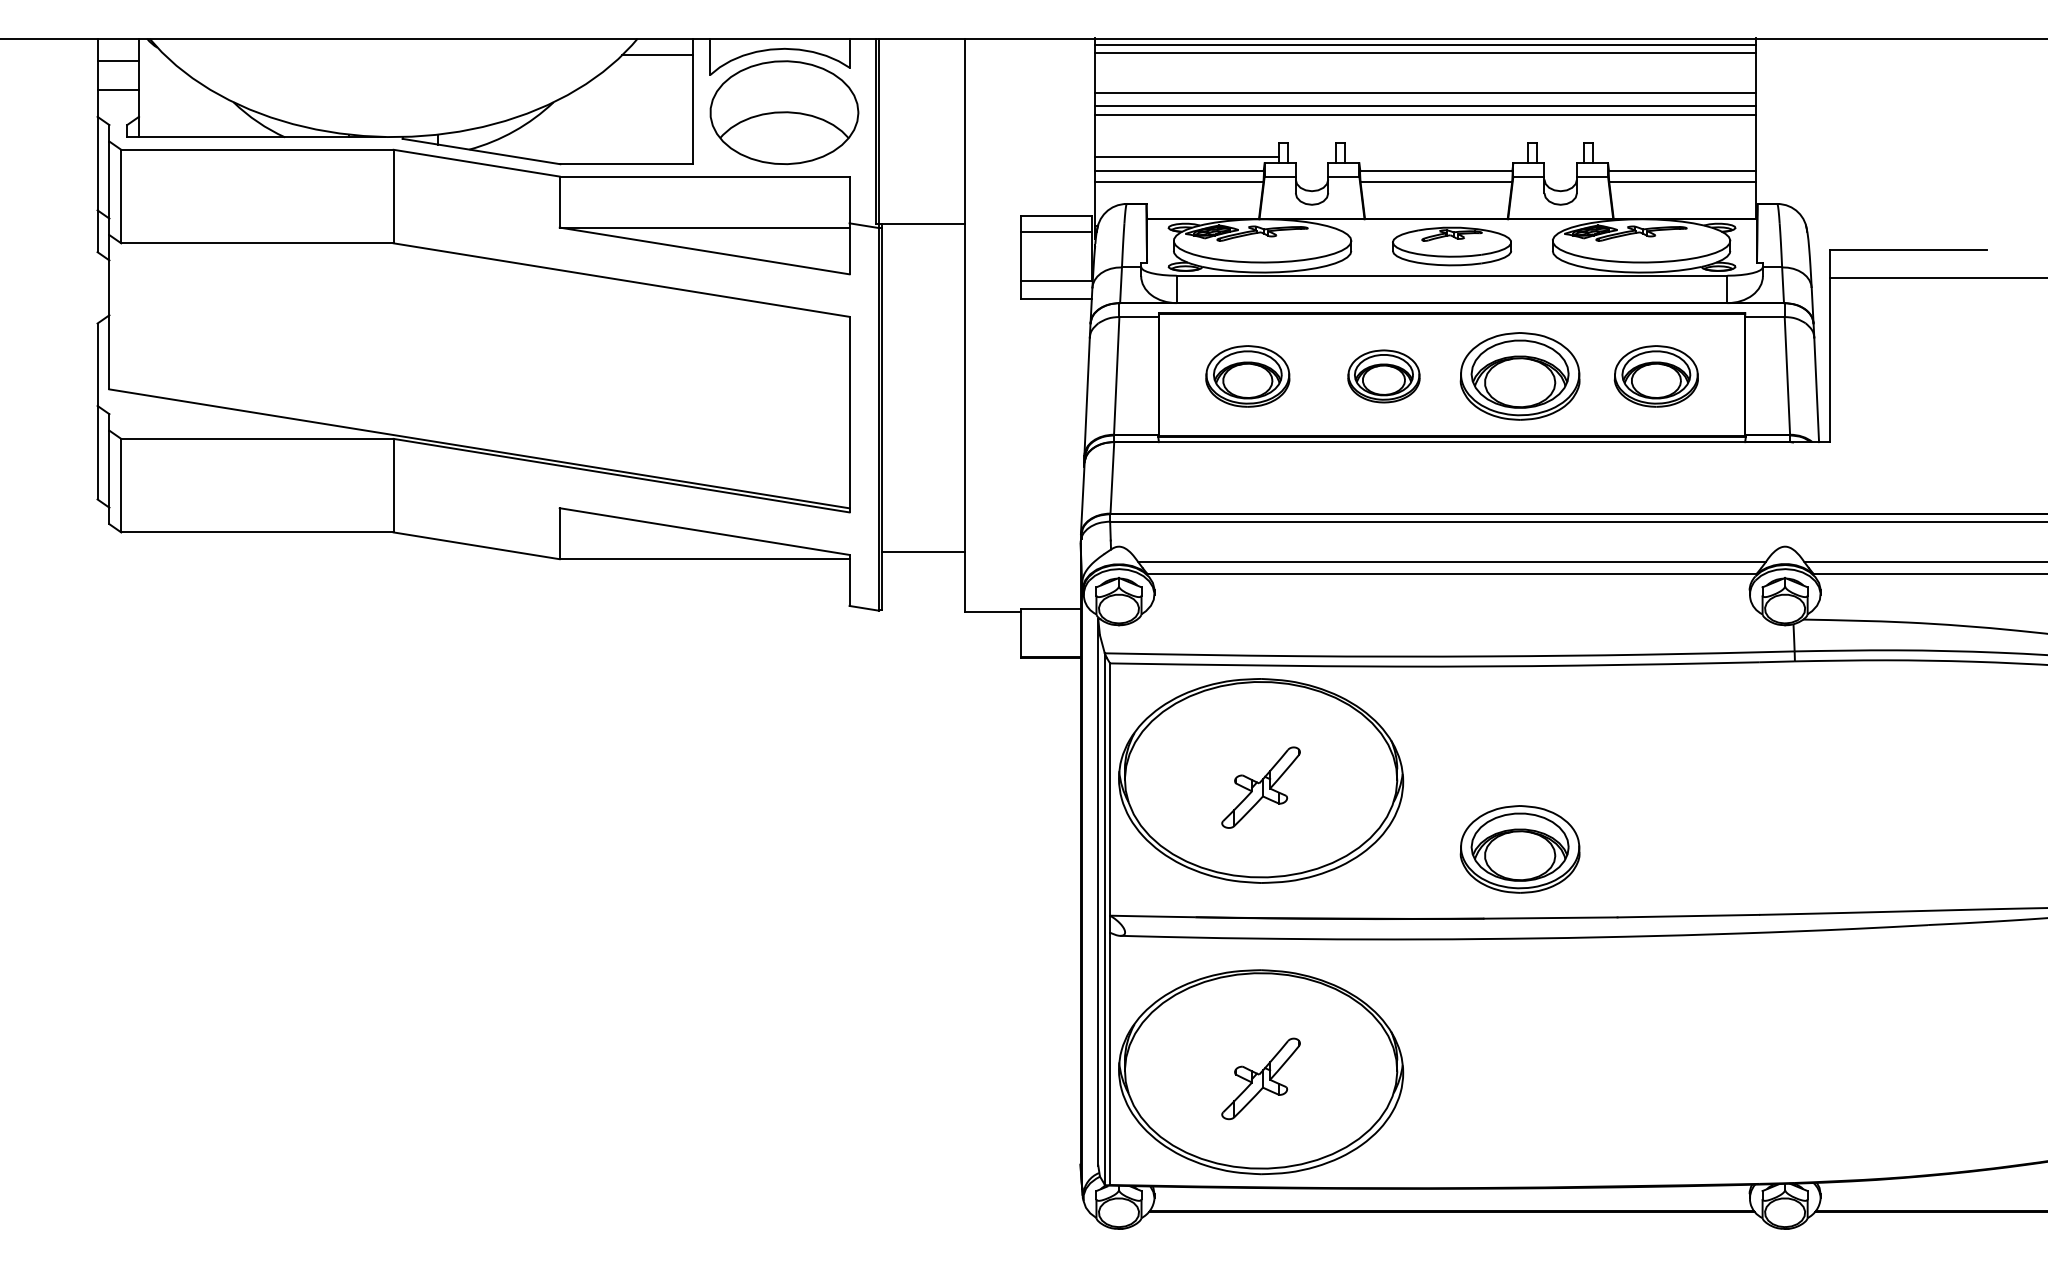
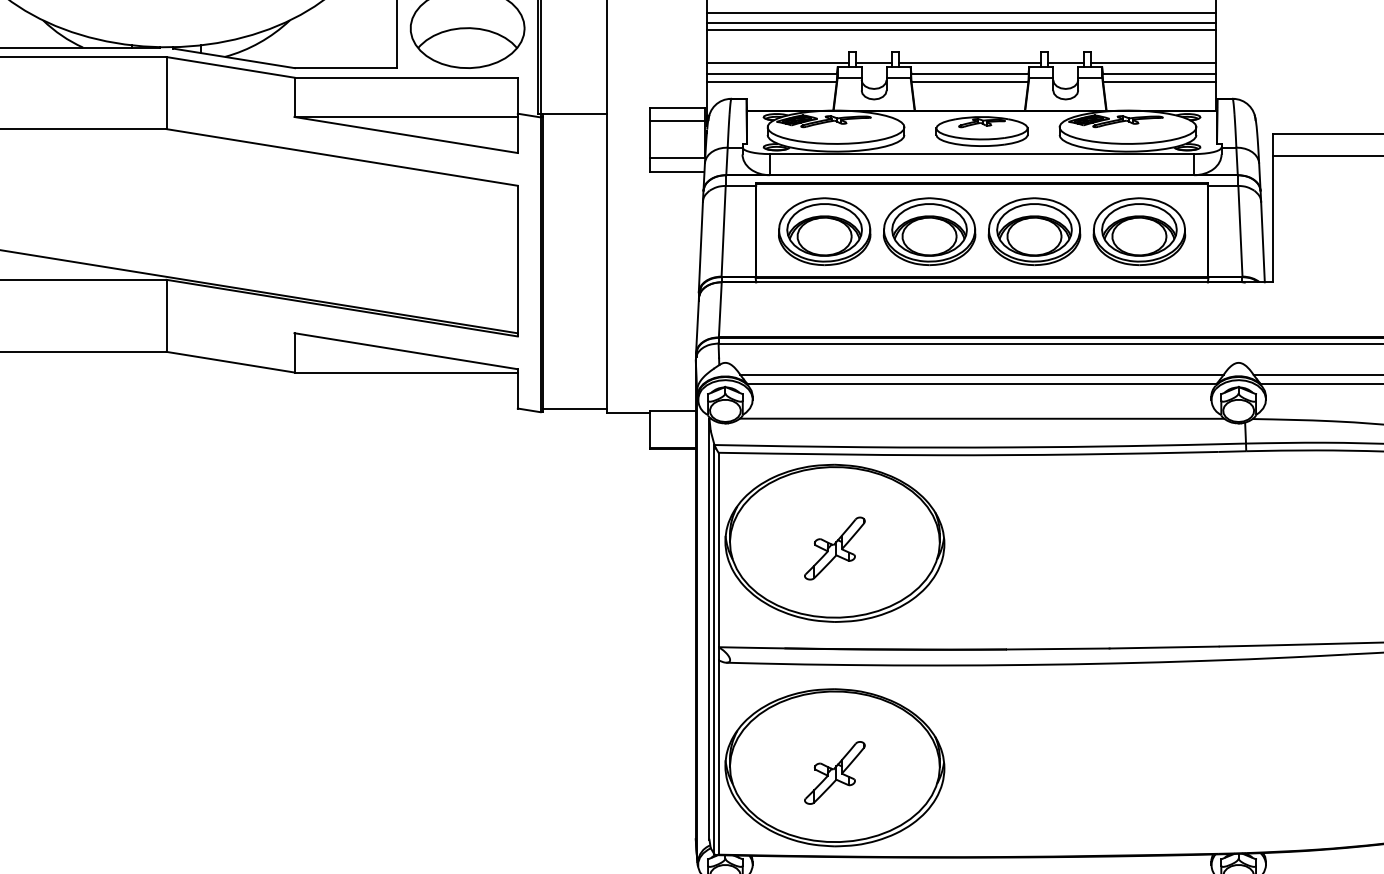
line: (1311, 157) -> (873, 62), added
line: (1436, 157) -> (970, 62), added
line: (1560, 157) -> (1065, 62), added
line: (1674, 157) -> (1153, 62), added
part: (1247, 376) -> (824, 231), size x1.43
part: (1383, 376) -> (929, 231), size x1.67
part: (1656, 376) -> (1139, 231), size x1.43
line: (923, 551) -> (574, 408), moved
line: (1451, 619) -> (981, 418), added
part: (1519, 849) -> (1034, 596), removed

